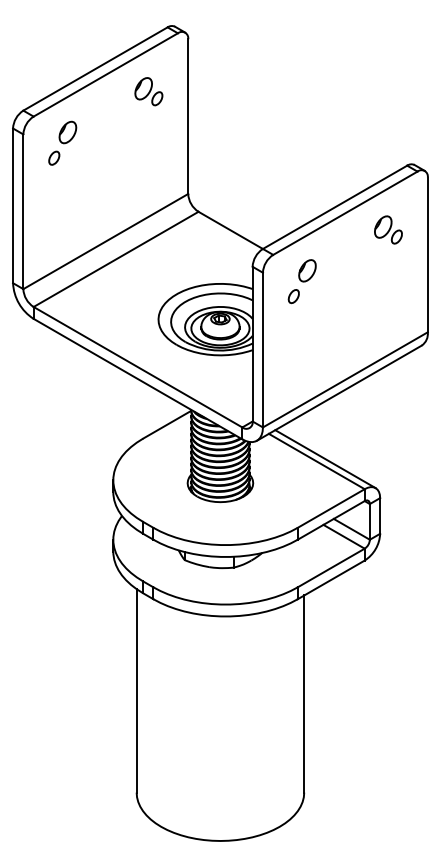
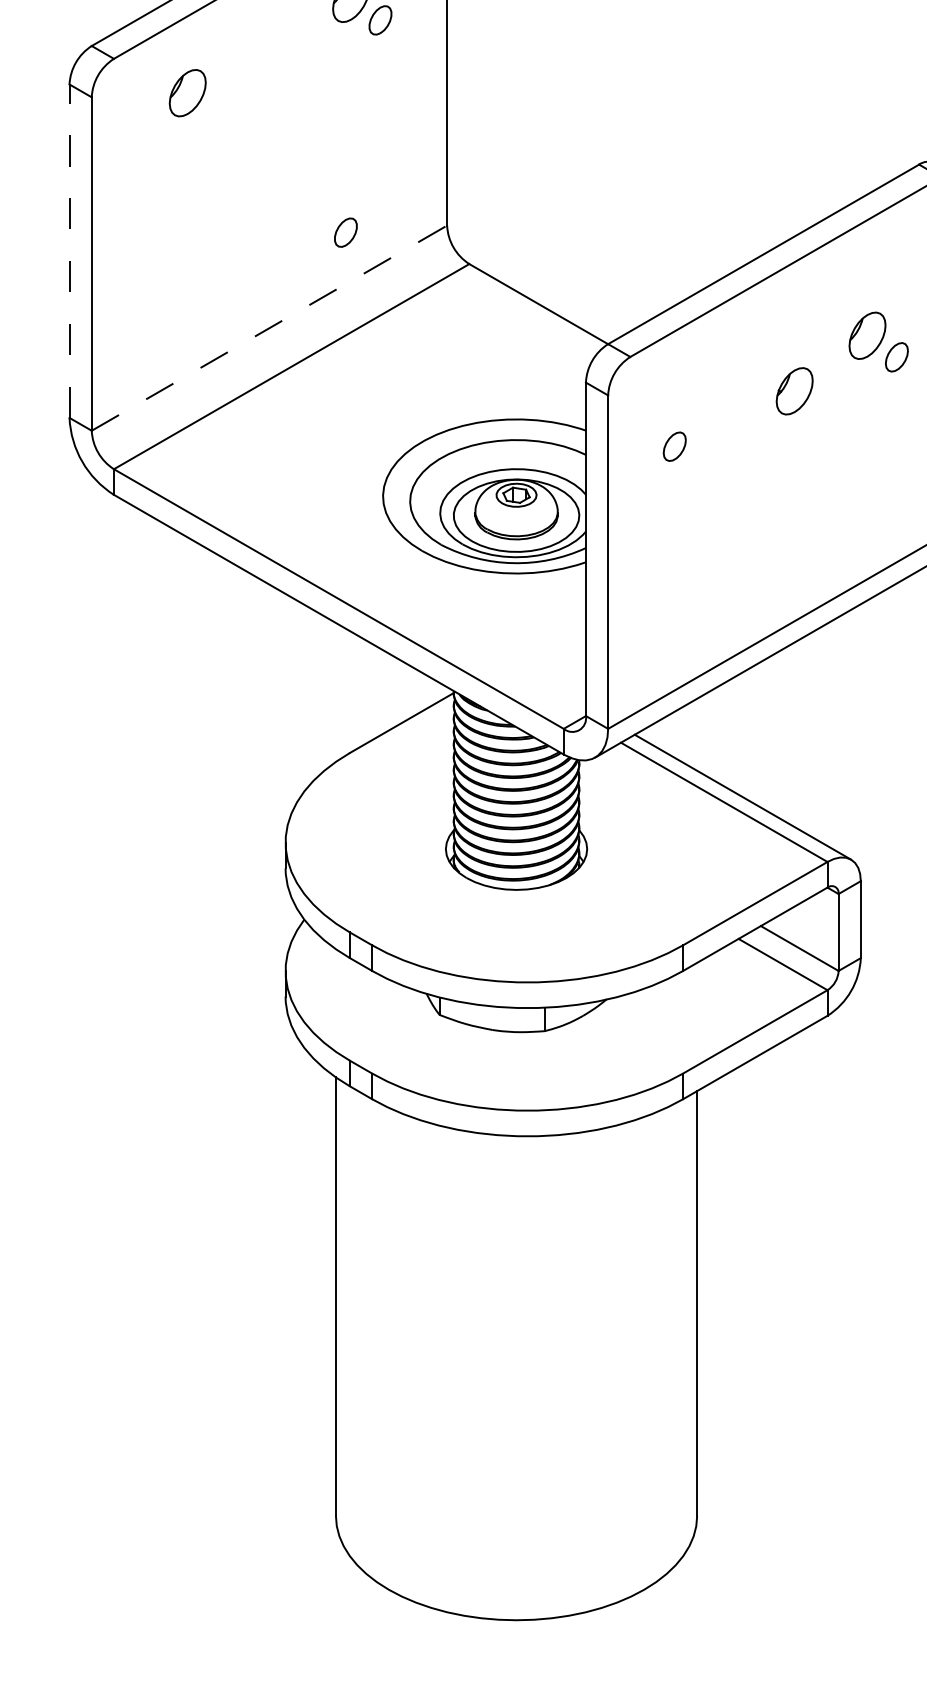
part: (54, 157) -> (346, 231), moved
line: (13, 205) -> (70, 250), solid -> dashed
part: (388, 229) -> (878, 340), moved
line: (106, 241) -> (270, 328), solid -> dashed
part: (307, 270) -> (794, 390), moved

